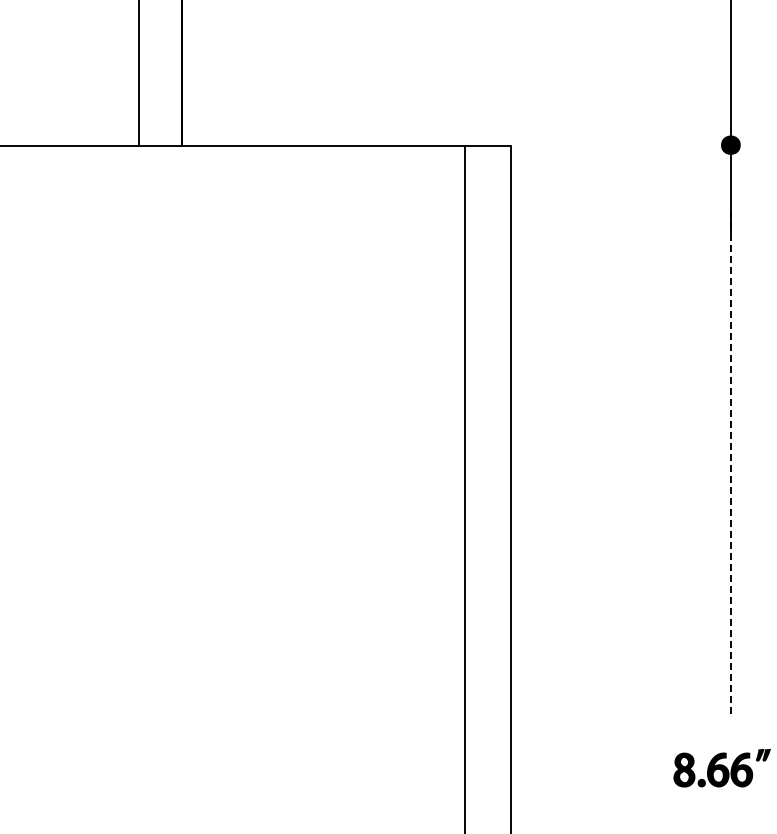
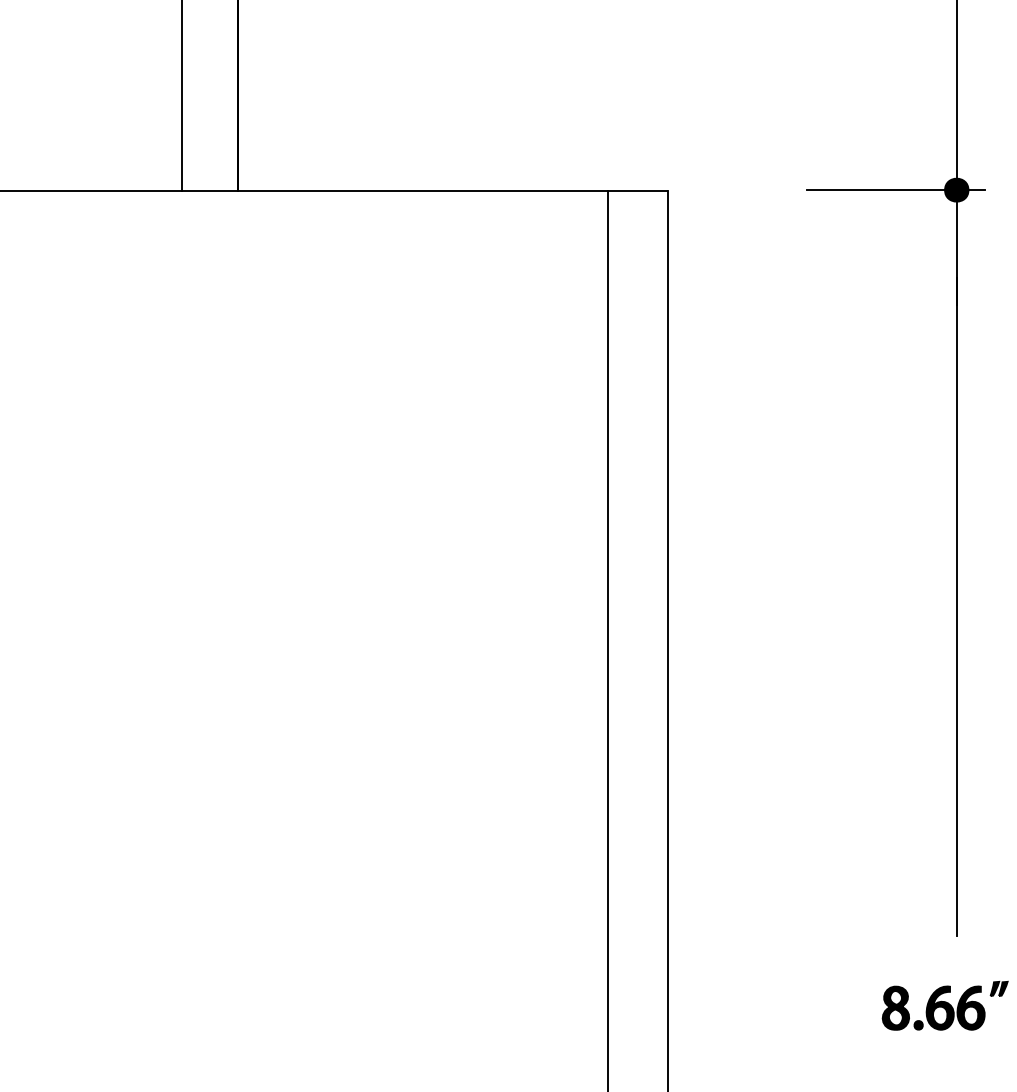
line: (684, 145) -> (896, 190), added
line: (730, 463) -> (956, 606), dashed -> solid

